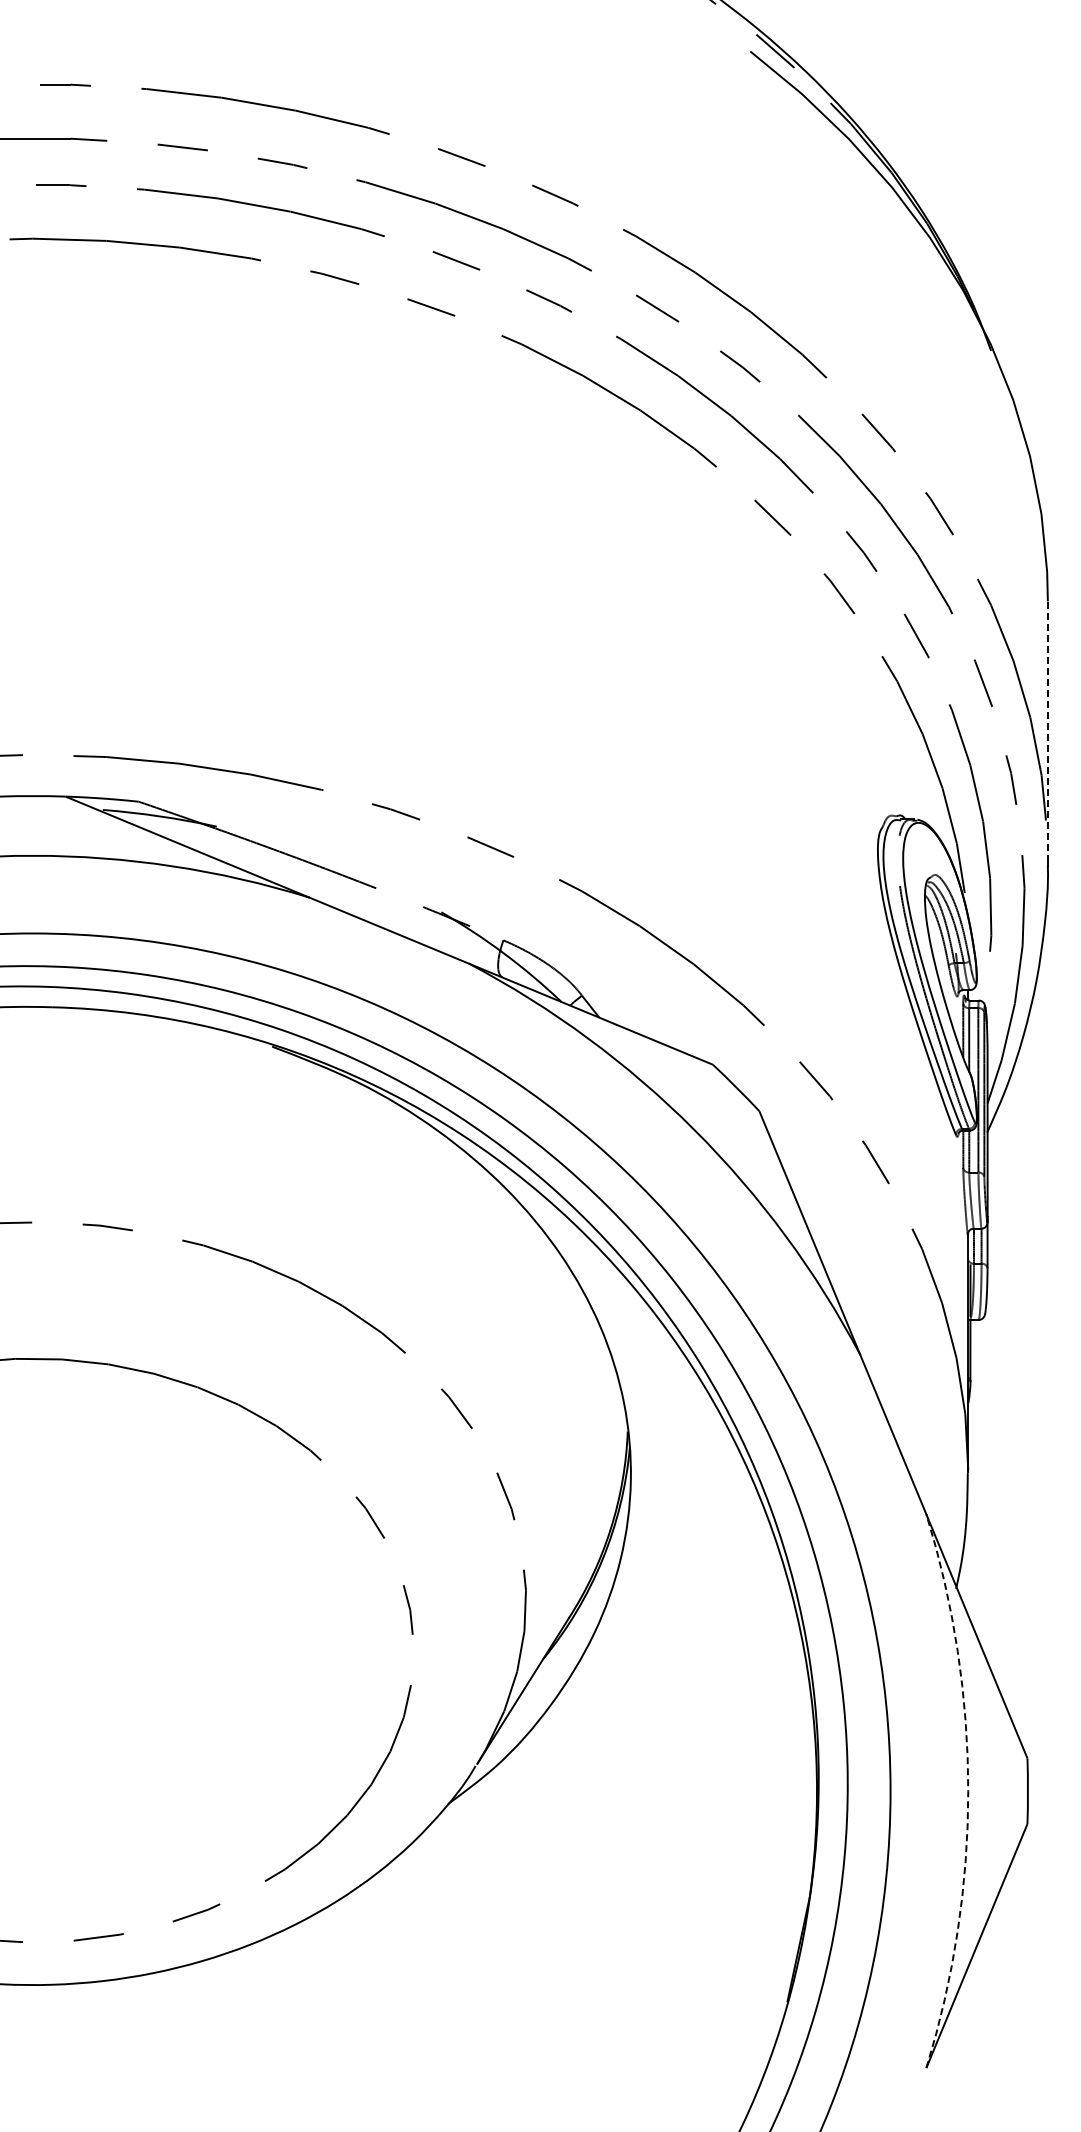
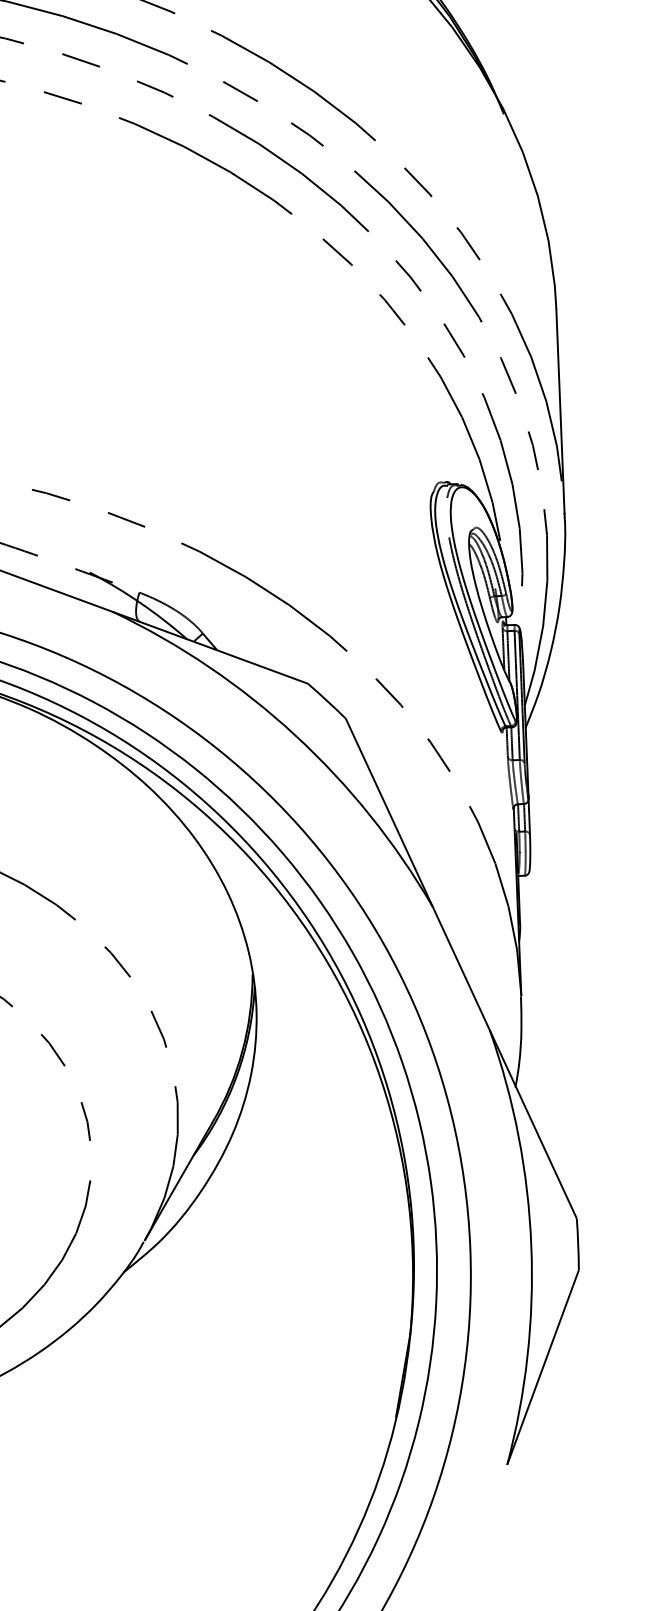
line: (1047, 731) -> (560, 411), dashed -> solid
arc: (968, 1791) -> (531, 1246), dashed -> solid

